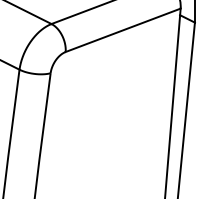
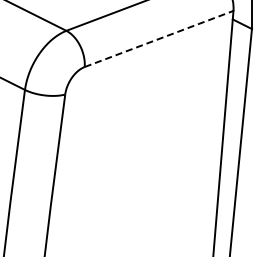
line: (123, 29) -> (159, 38), solid -> dashed

